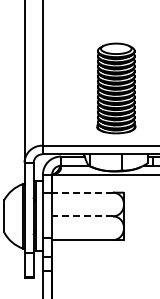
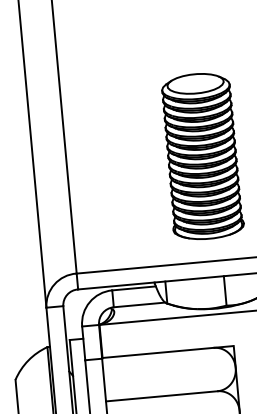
line: (82, 192) -> (157, 352), dashed -> solid
line: (82, 216) -> (161, 396), dashed -> solid

